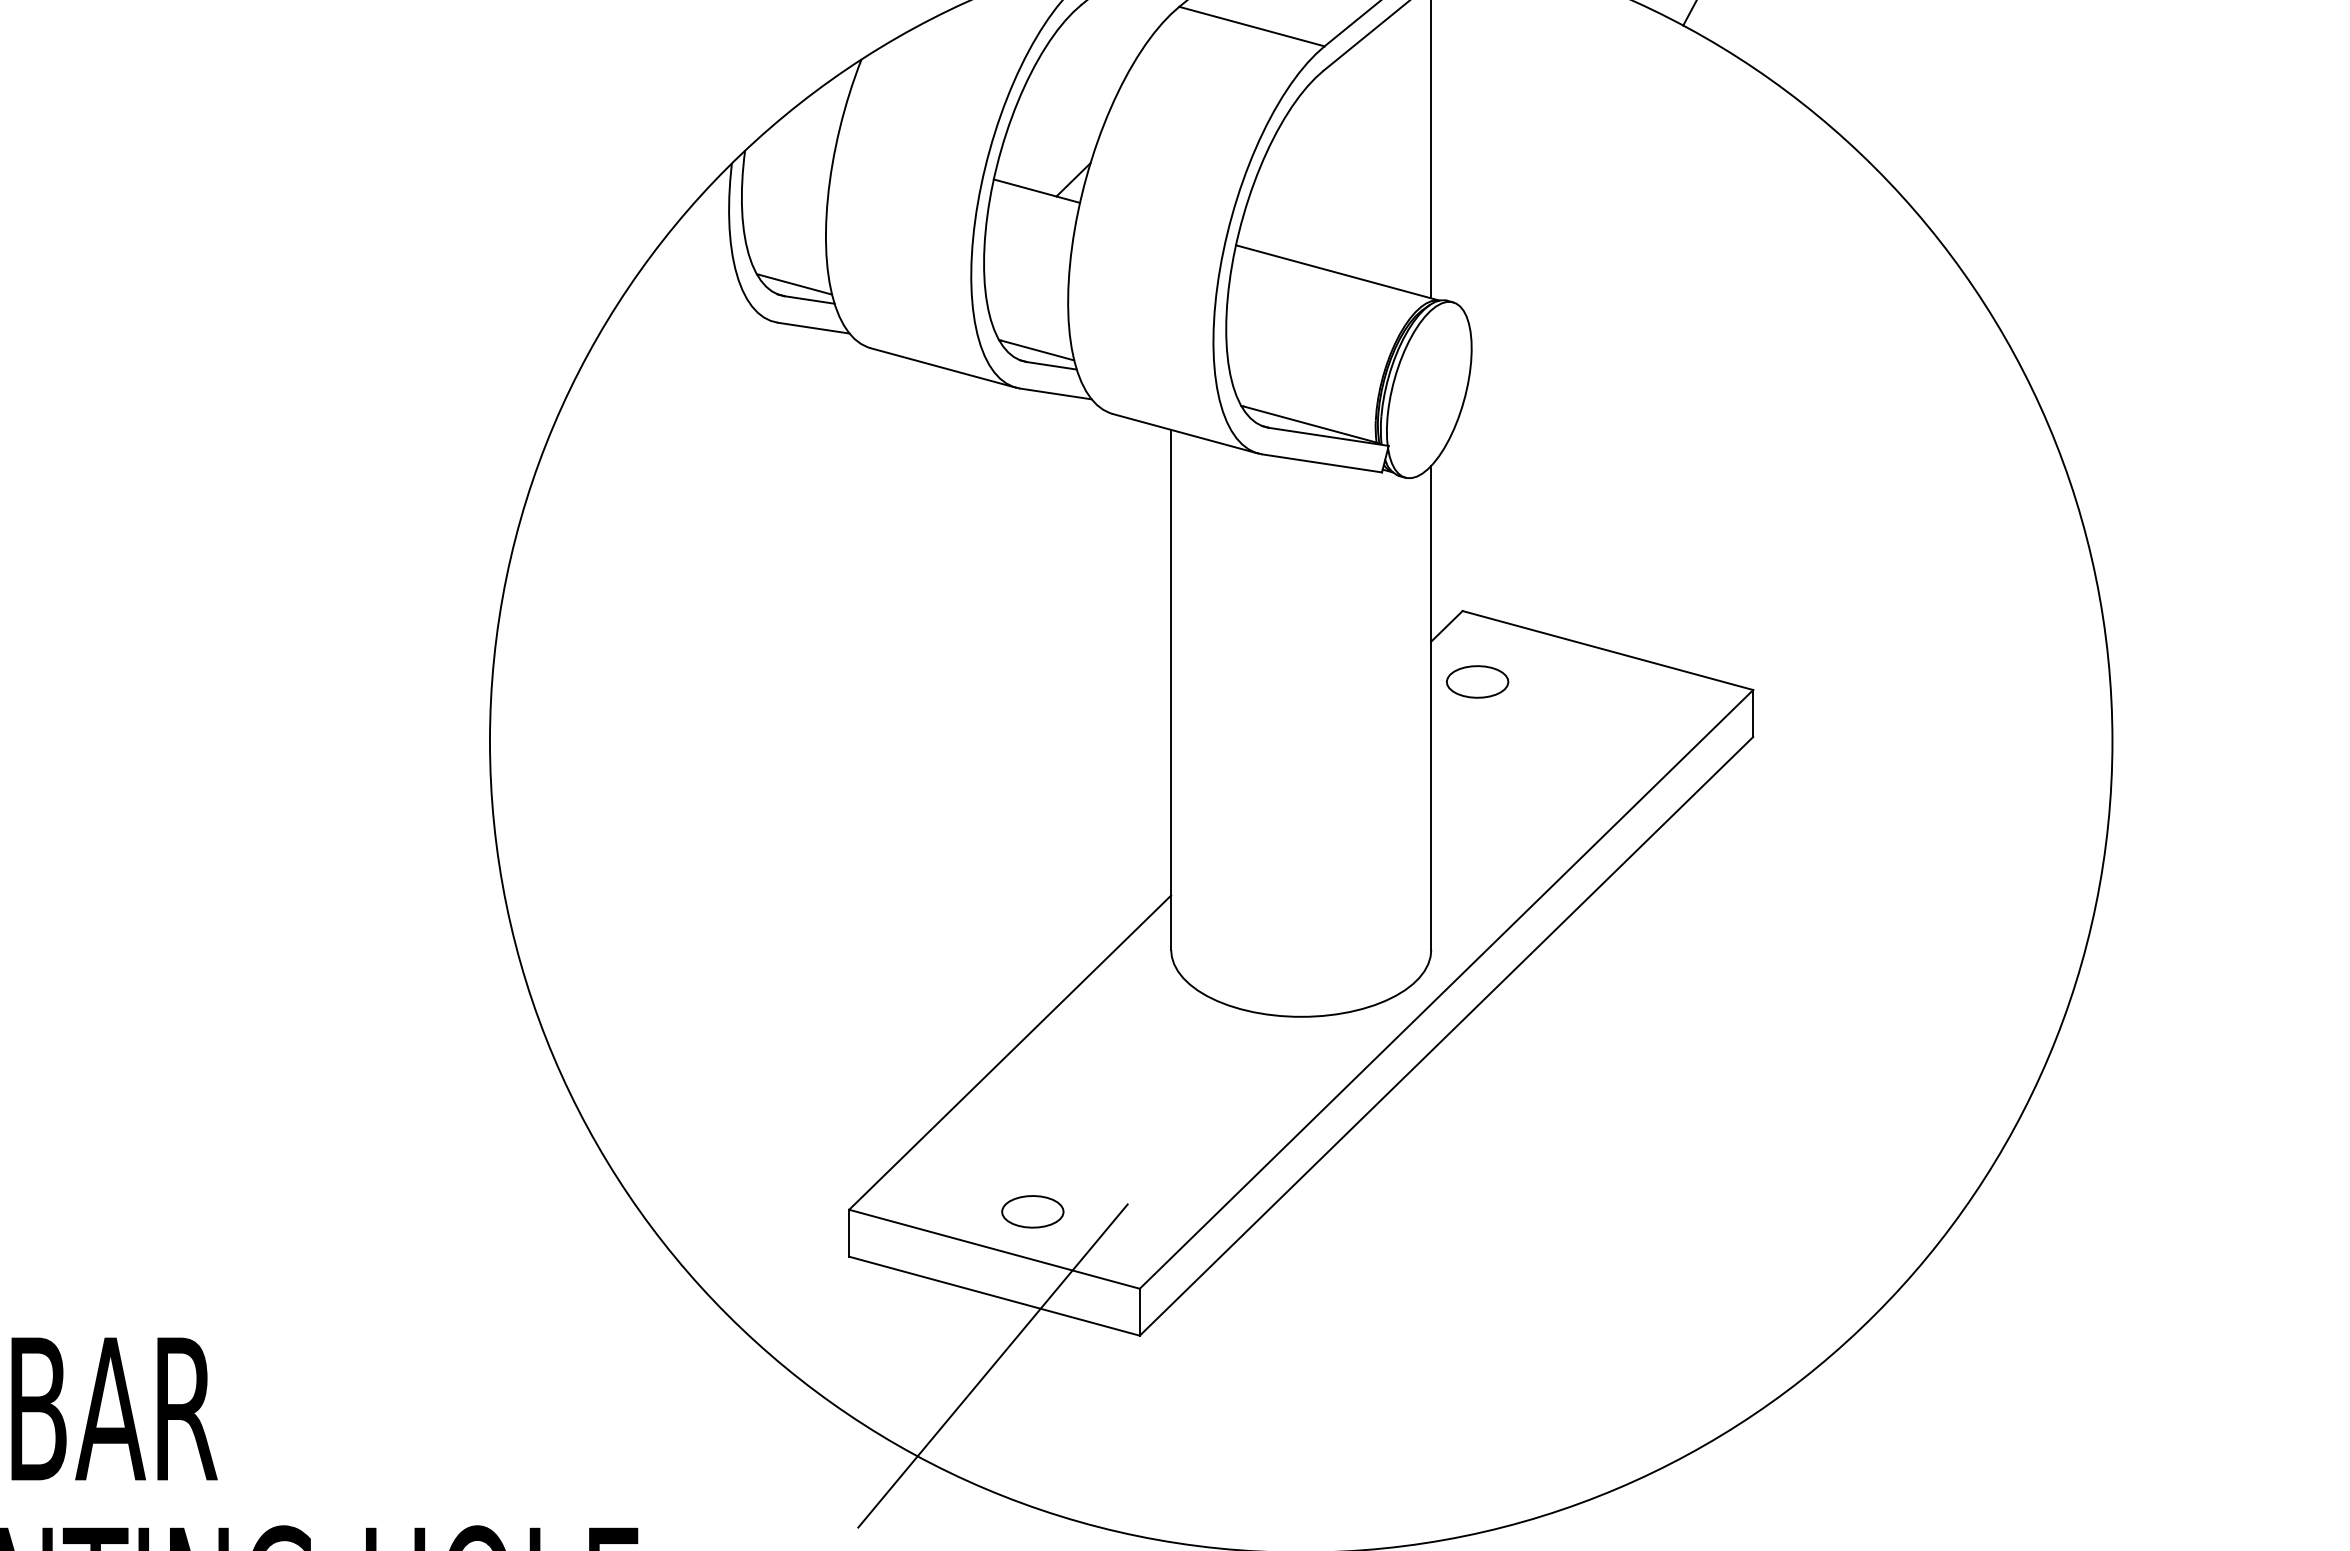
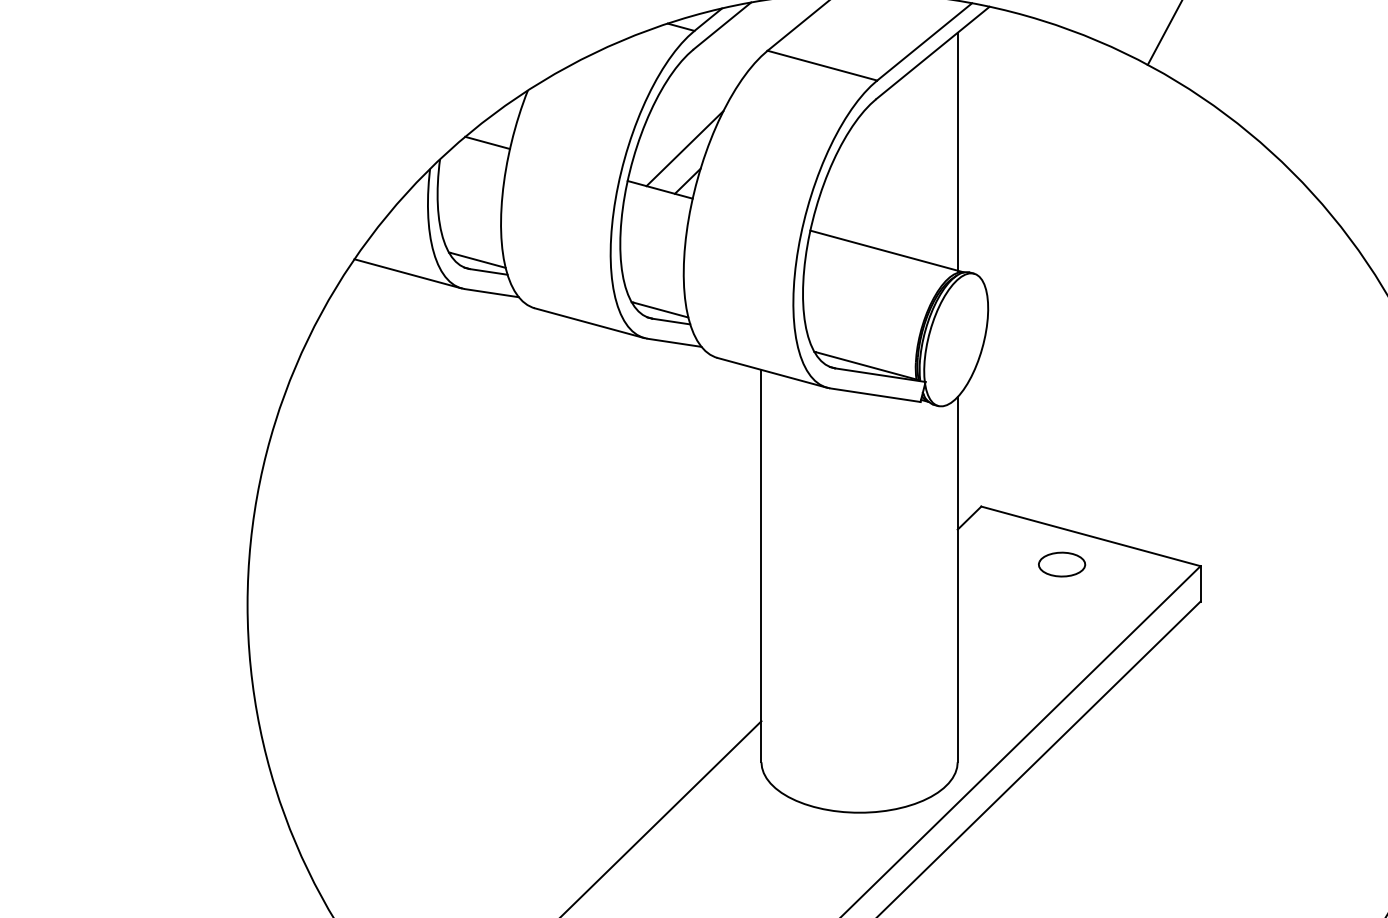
line: (807, 128) -> (487, 142), added
line: (1069, 136) -> (684, 148), added
line: (702, 302) -> (407, 273), added
part: (1477, 681) -> (1061, 564), moved

